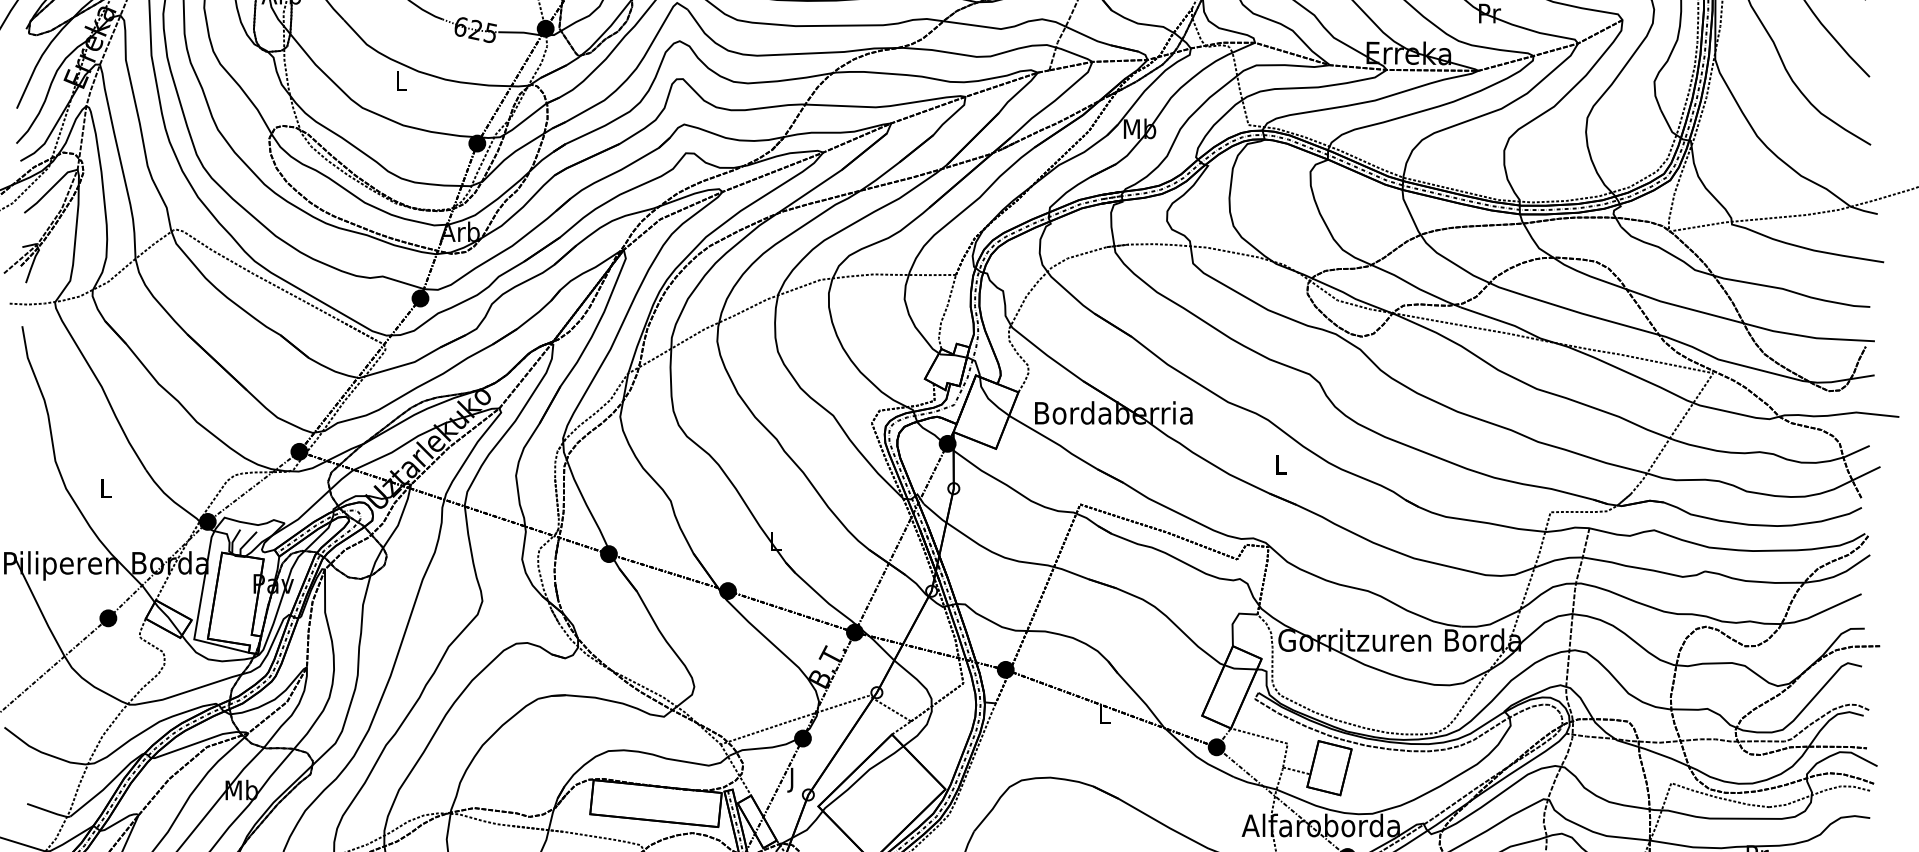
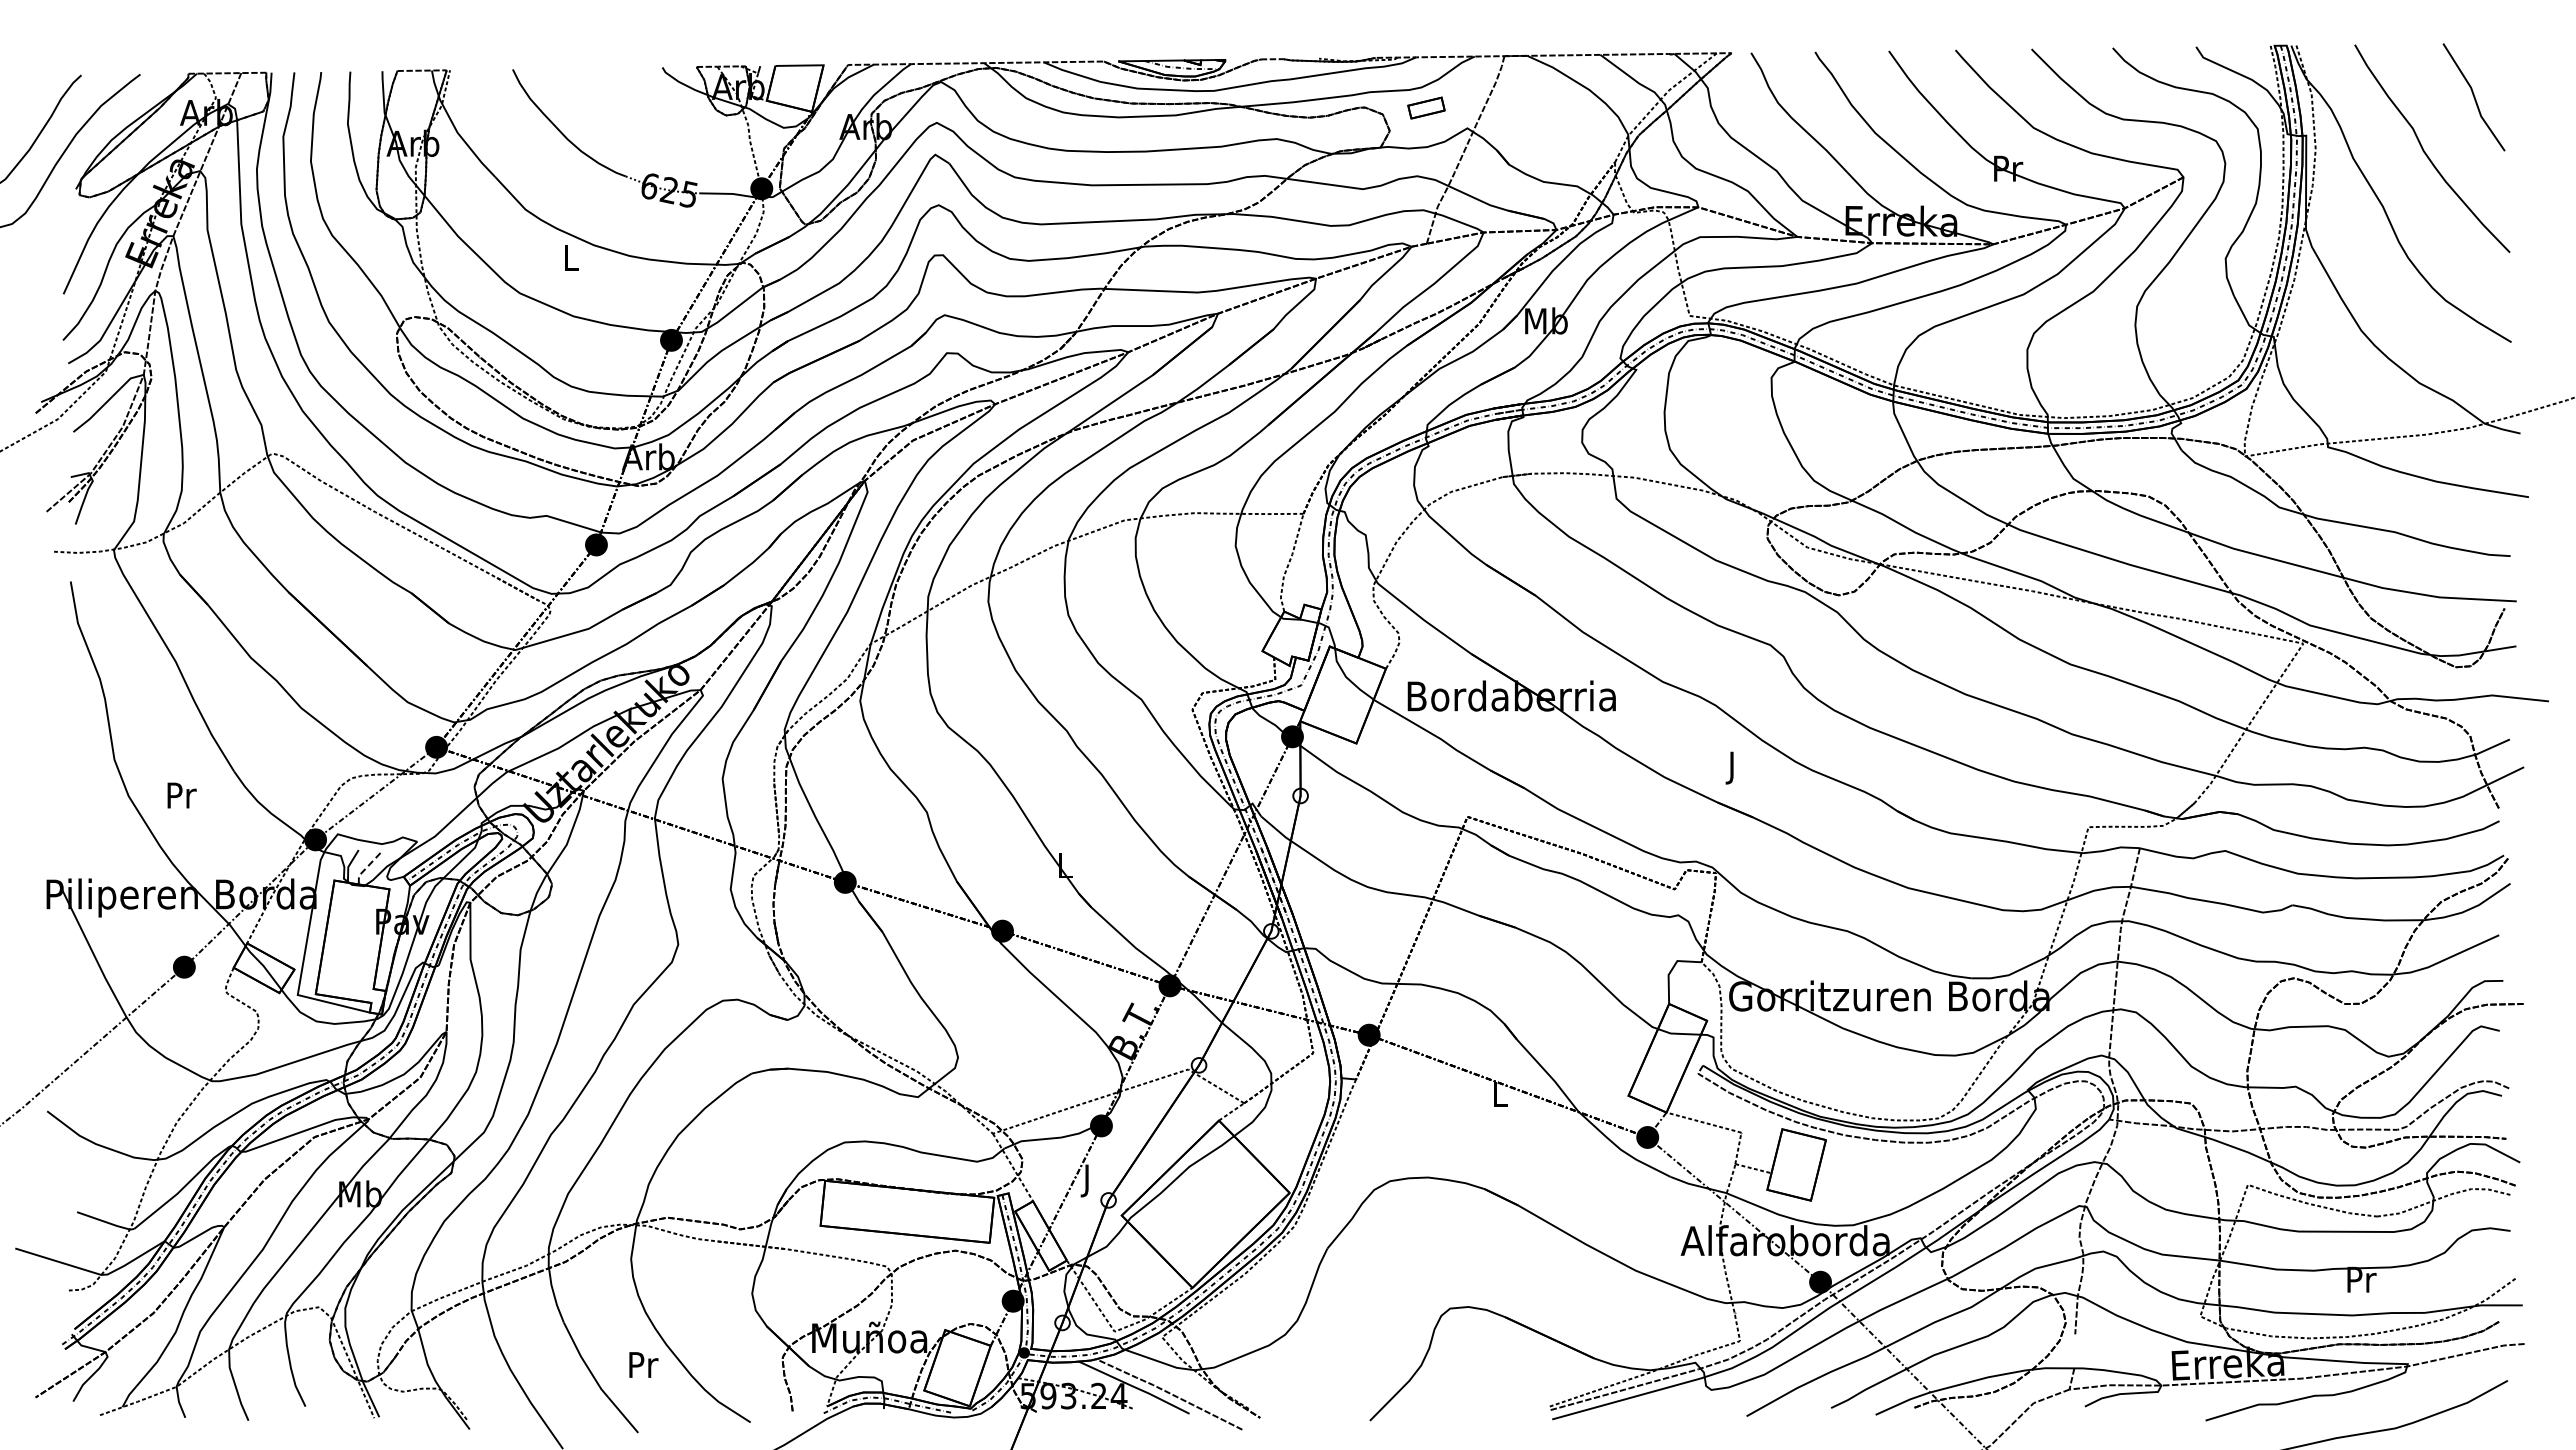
text: (1280, 467) -> (1732, 767), L -> J
text: (106, 488) -> (181, 795), L -> Pr
line: (246, 543) -> (366, 868), solid -> dashed

